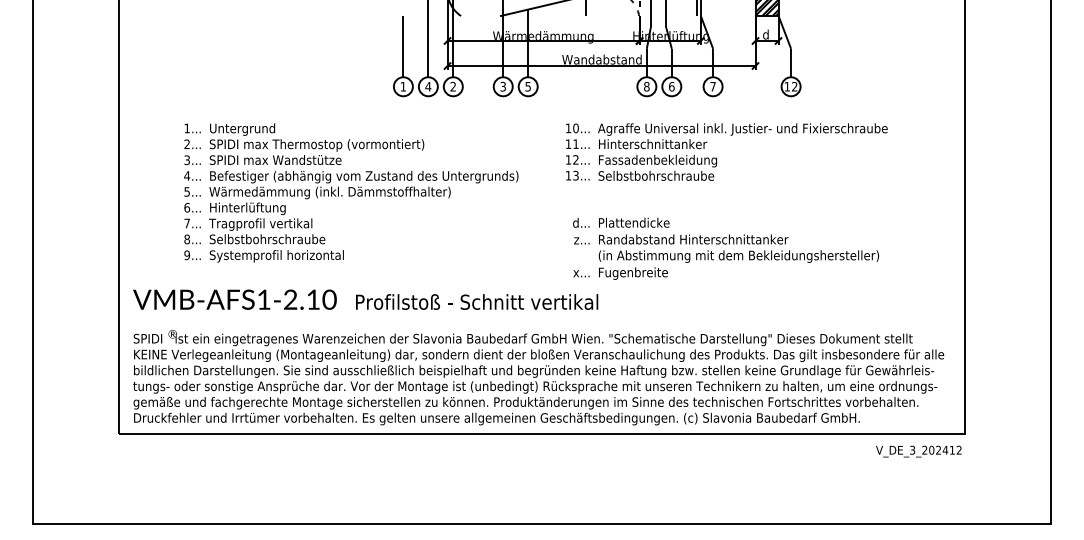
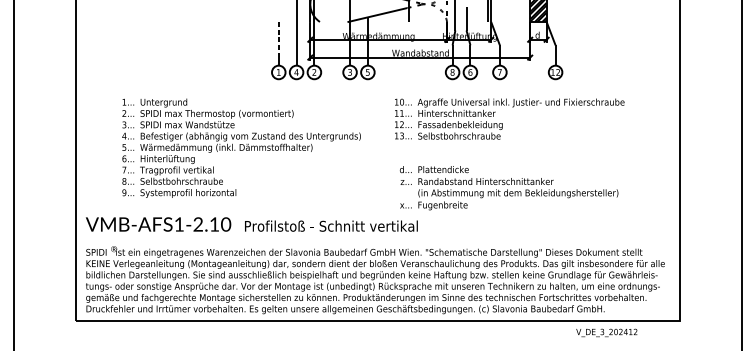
line: (403, 39) -> (278, 38), solid -> dashed
text: (918, 451) -> (606, 332), moved

